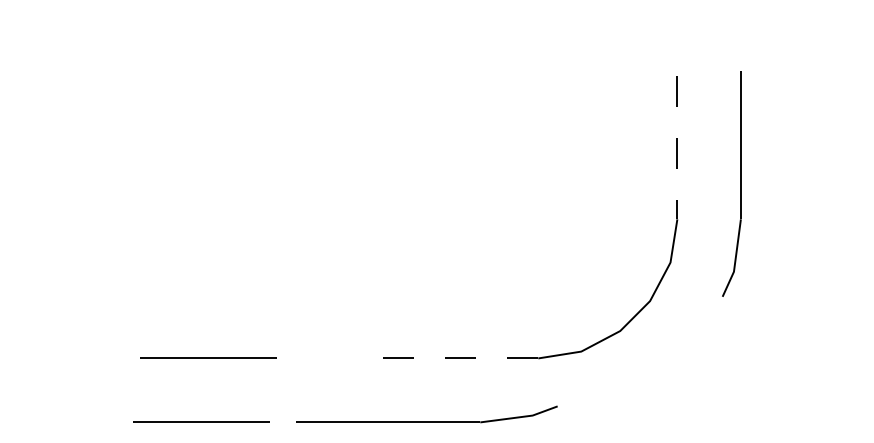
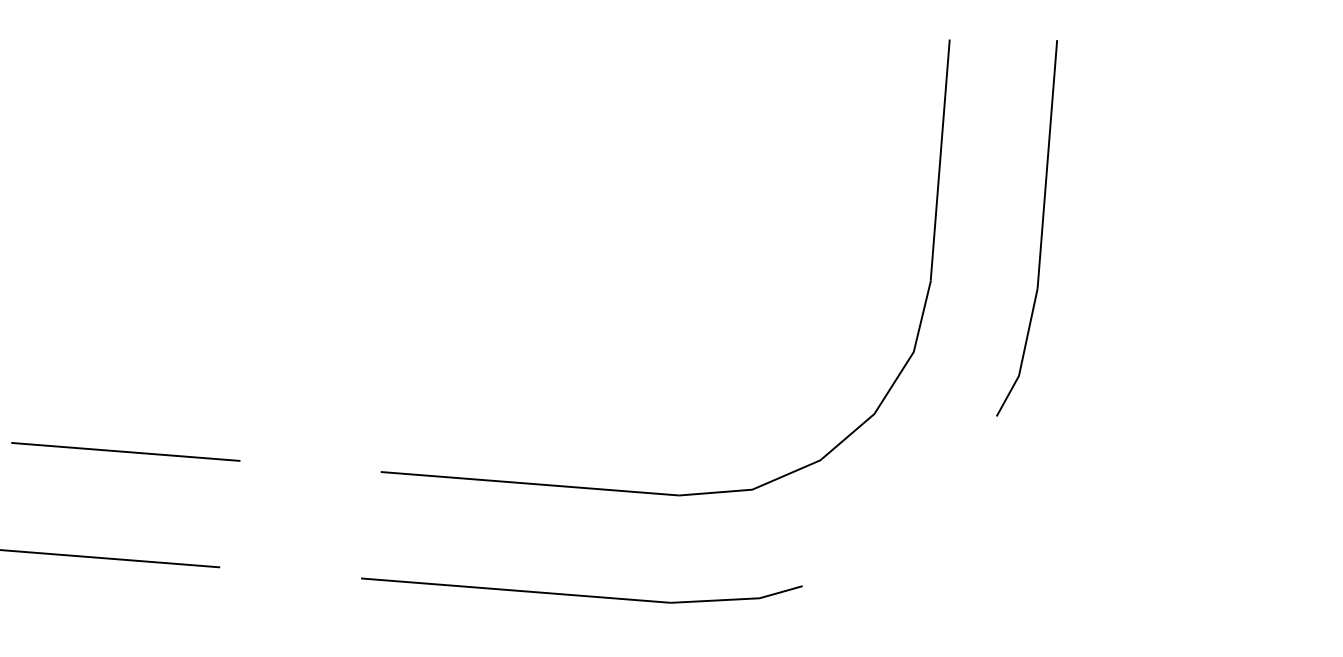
line: (677, 147) -> (940, 159), dashed -> solid
line: (449, 358) -> (530, 483), dashed -> solid
part: (426, 421) -> (580, 594), moved

